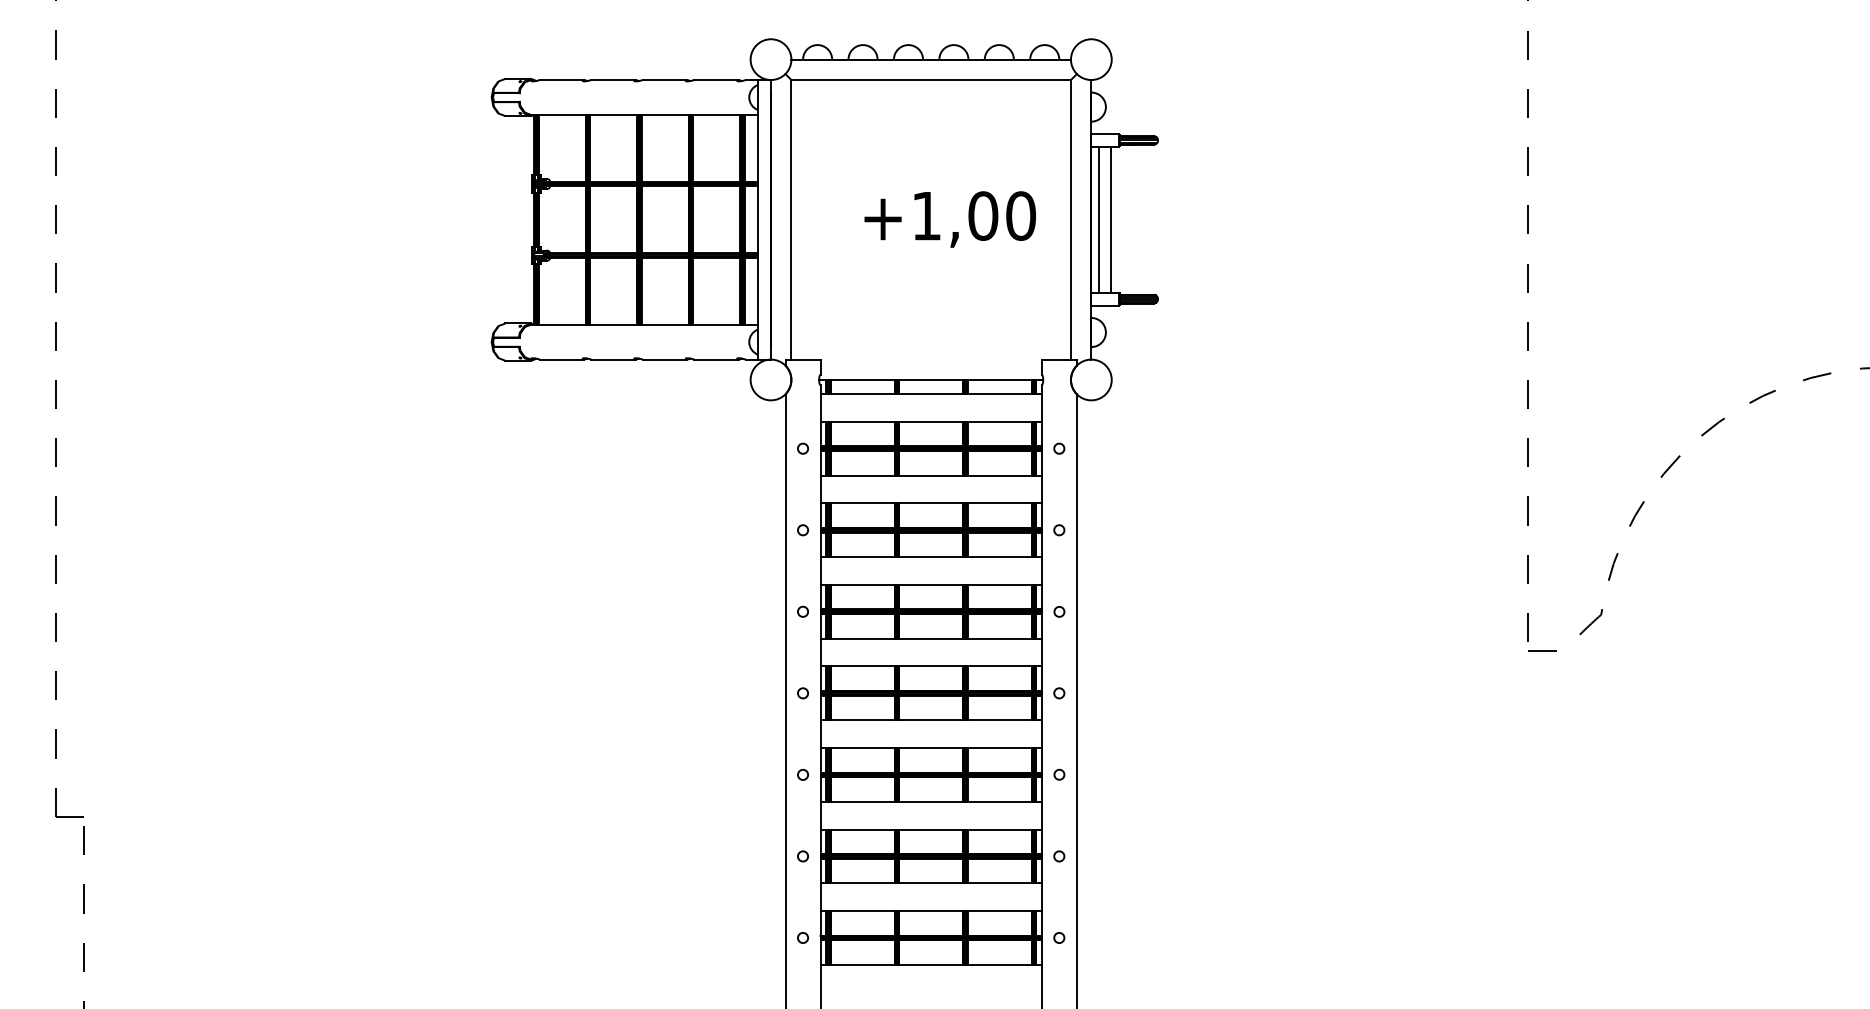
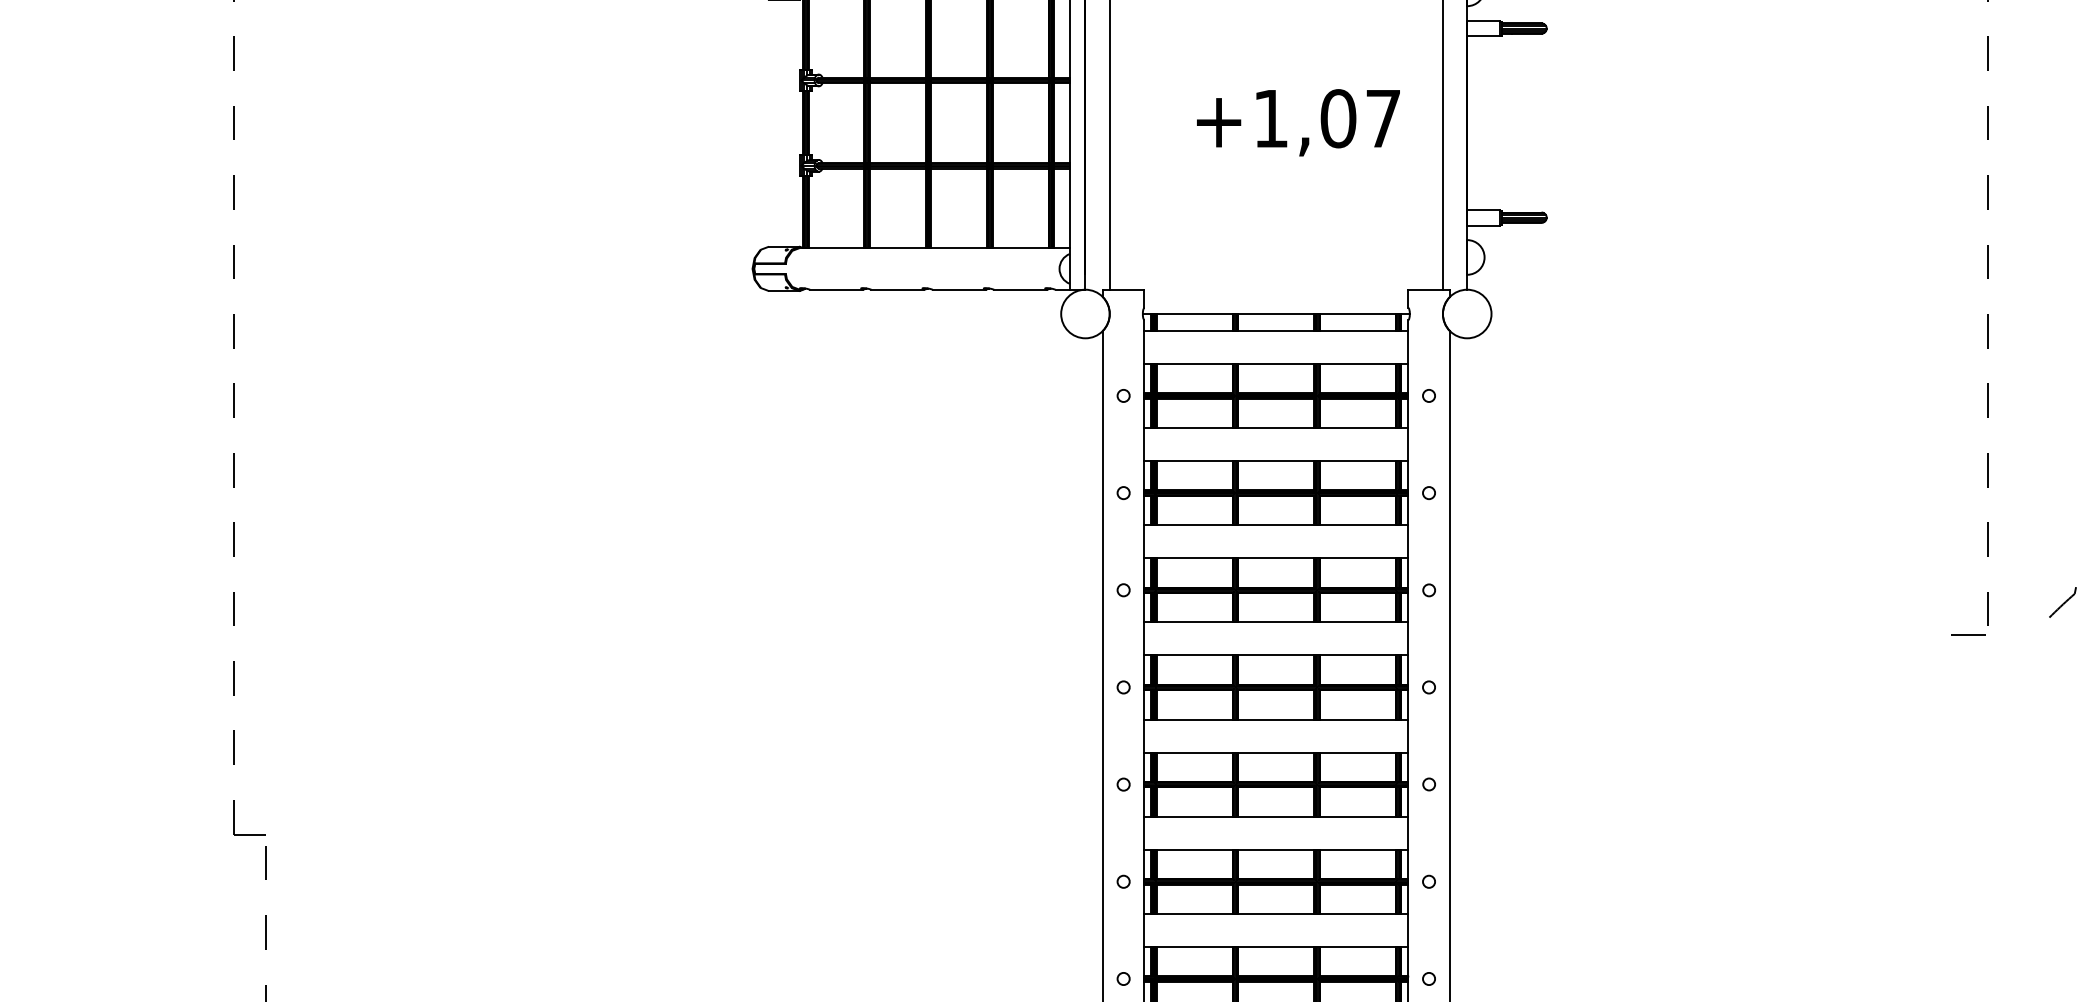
text: (1021, 215) -> (1383, 117), +1,00 -> +1,07
line: (1099, 219) -> (1476, 122), removed
line: (1111, 219) -> (1491, 122), removed
line: (1542, 650) -> (1967, 634), moved

